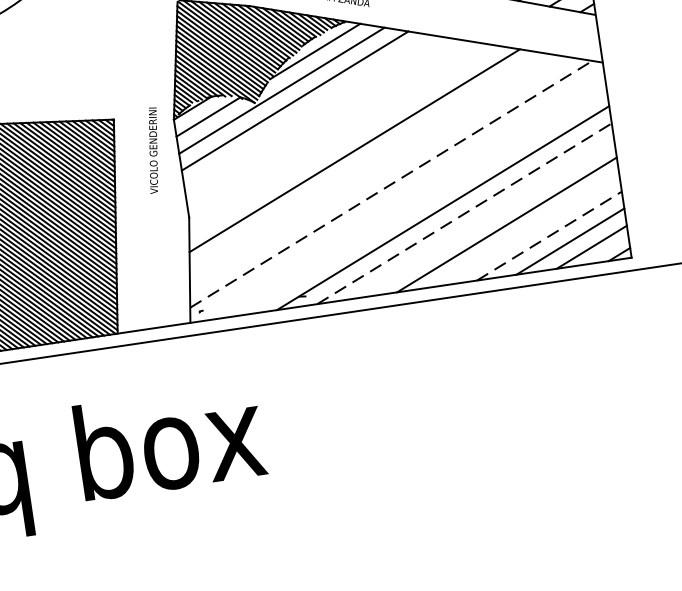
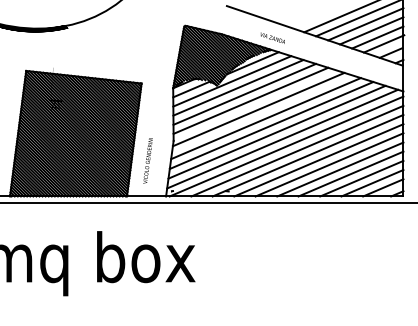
line: (307, 109) -> (244, 93), added
line: (320, 121) -> (250, 100), added
line: (338, 135) -> (258, 109), added
text: (152, 150) -> (147, 160), moved
line: (366, 162) -> (271, 125), added
line: (377, 171) -> (276, 131), added
line: (391, 185) -> (282, 139), dashed -> solid
line: (400, 196) -> (286, 146), added
line: (422, 201) -> (297, 150), added
line: (463, 214) -> (318, 160), dashed -> solid
line: (485, 218) -> (329, 164), added
line: (526, 229) -> (350, 173), added
line: (550, 235) -> (362, 178), dashed -> solid

